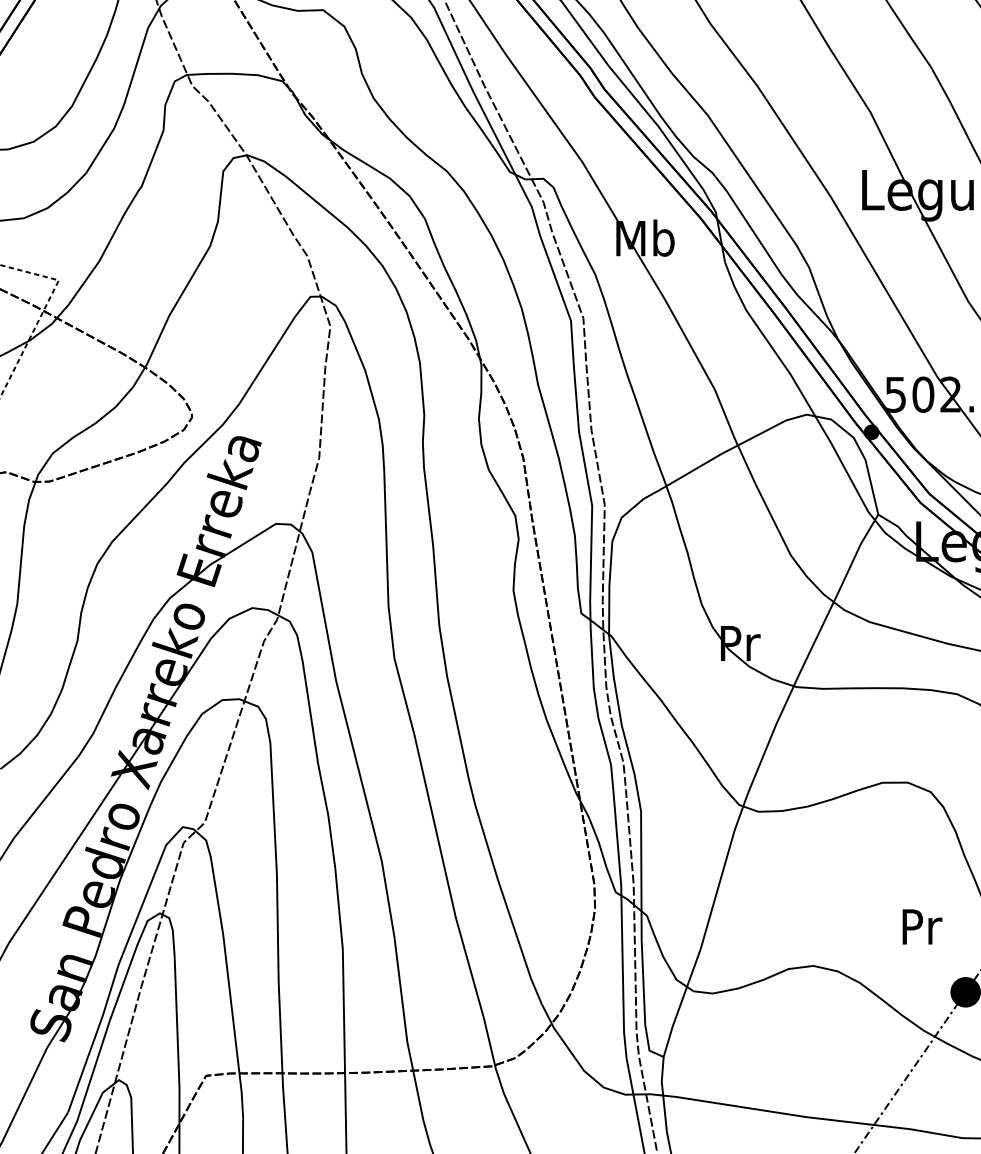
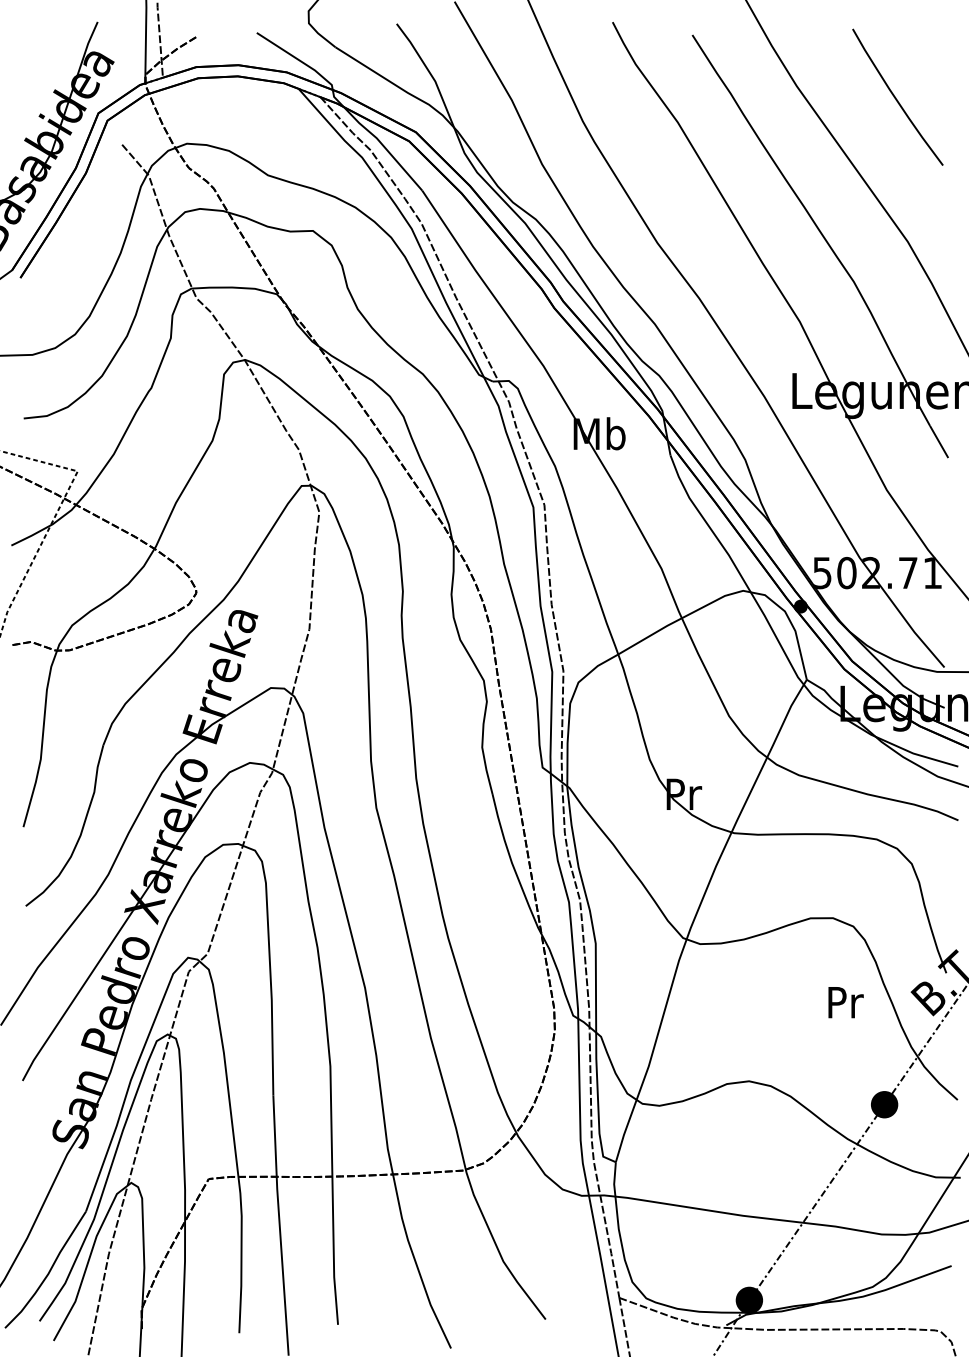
text: (921, 926) -> (845, 1002), moved

